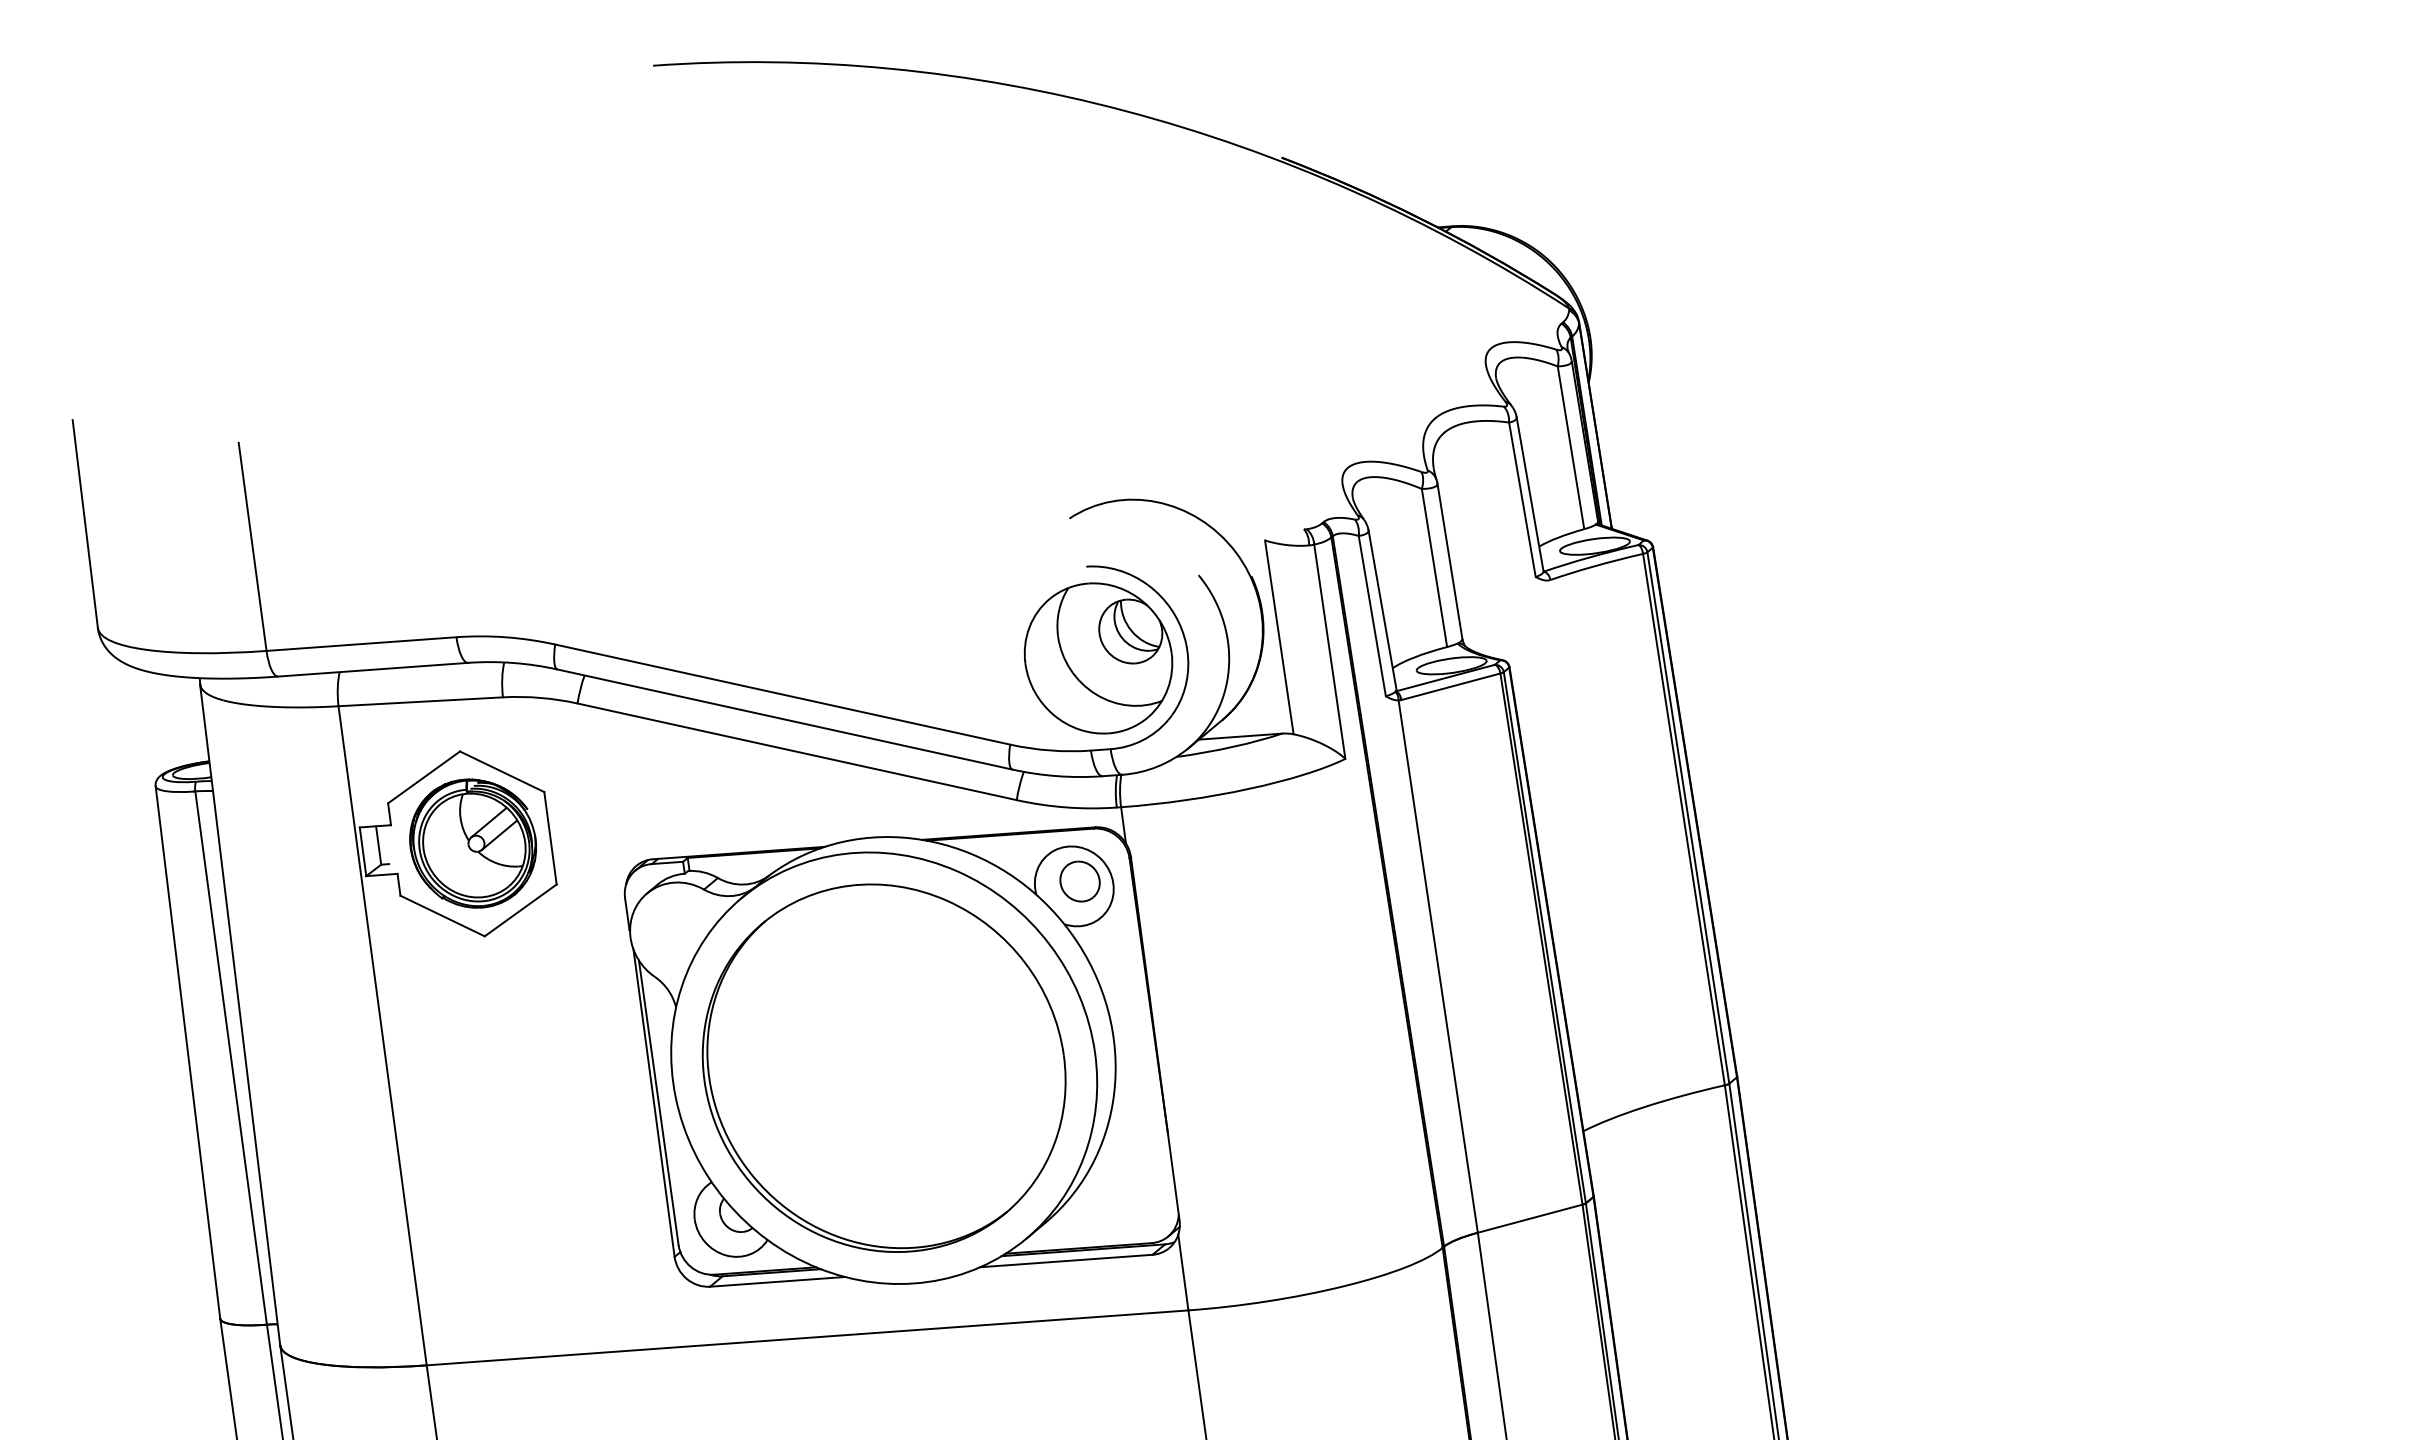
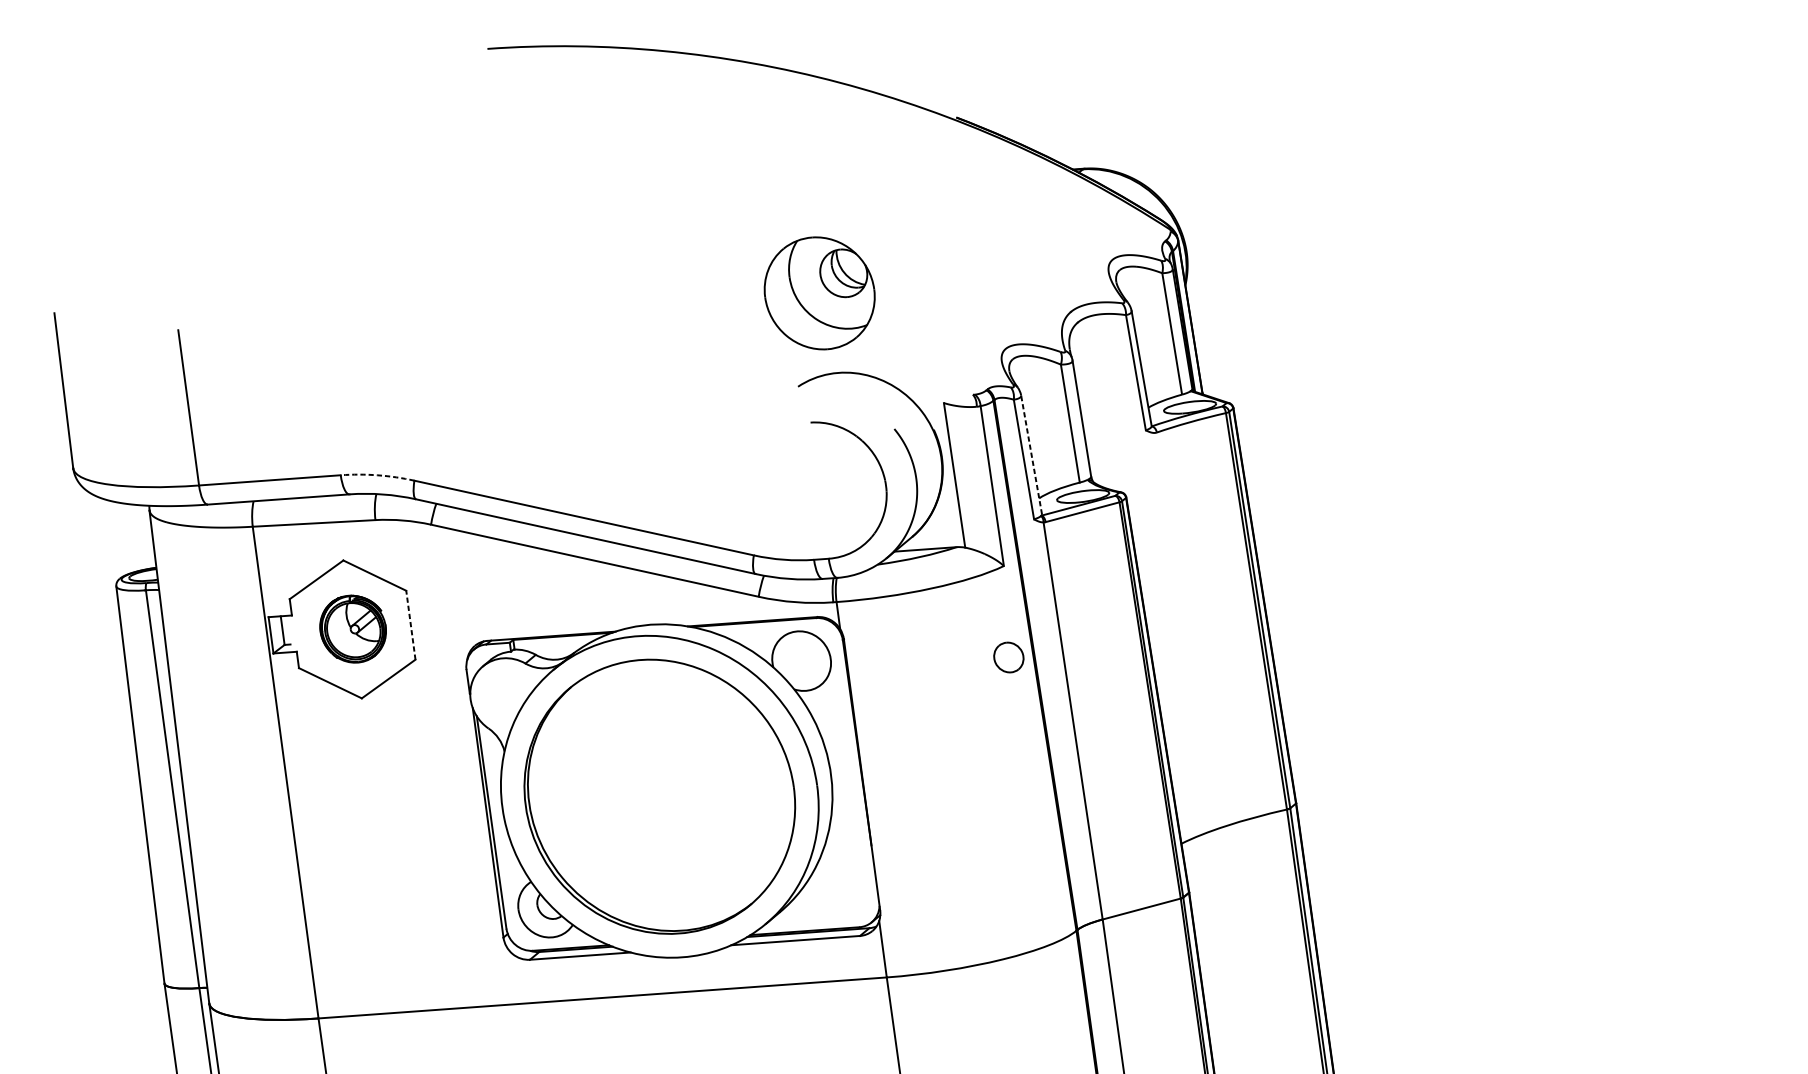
line: (1382, 609) -> (1031, 454), solid -> dashed
arc: (506, 637) -> (378, 475), solid -> dashed
part: (1098, 658) -> (819, 293), moved
line: (550, 838) -> (410, 625), solid -> dashed
part: (472, 843) -> (352, 629), size x0.7
part: (1079, 881) -> (1008, 657), moved

